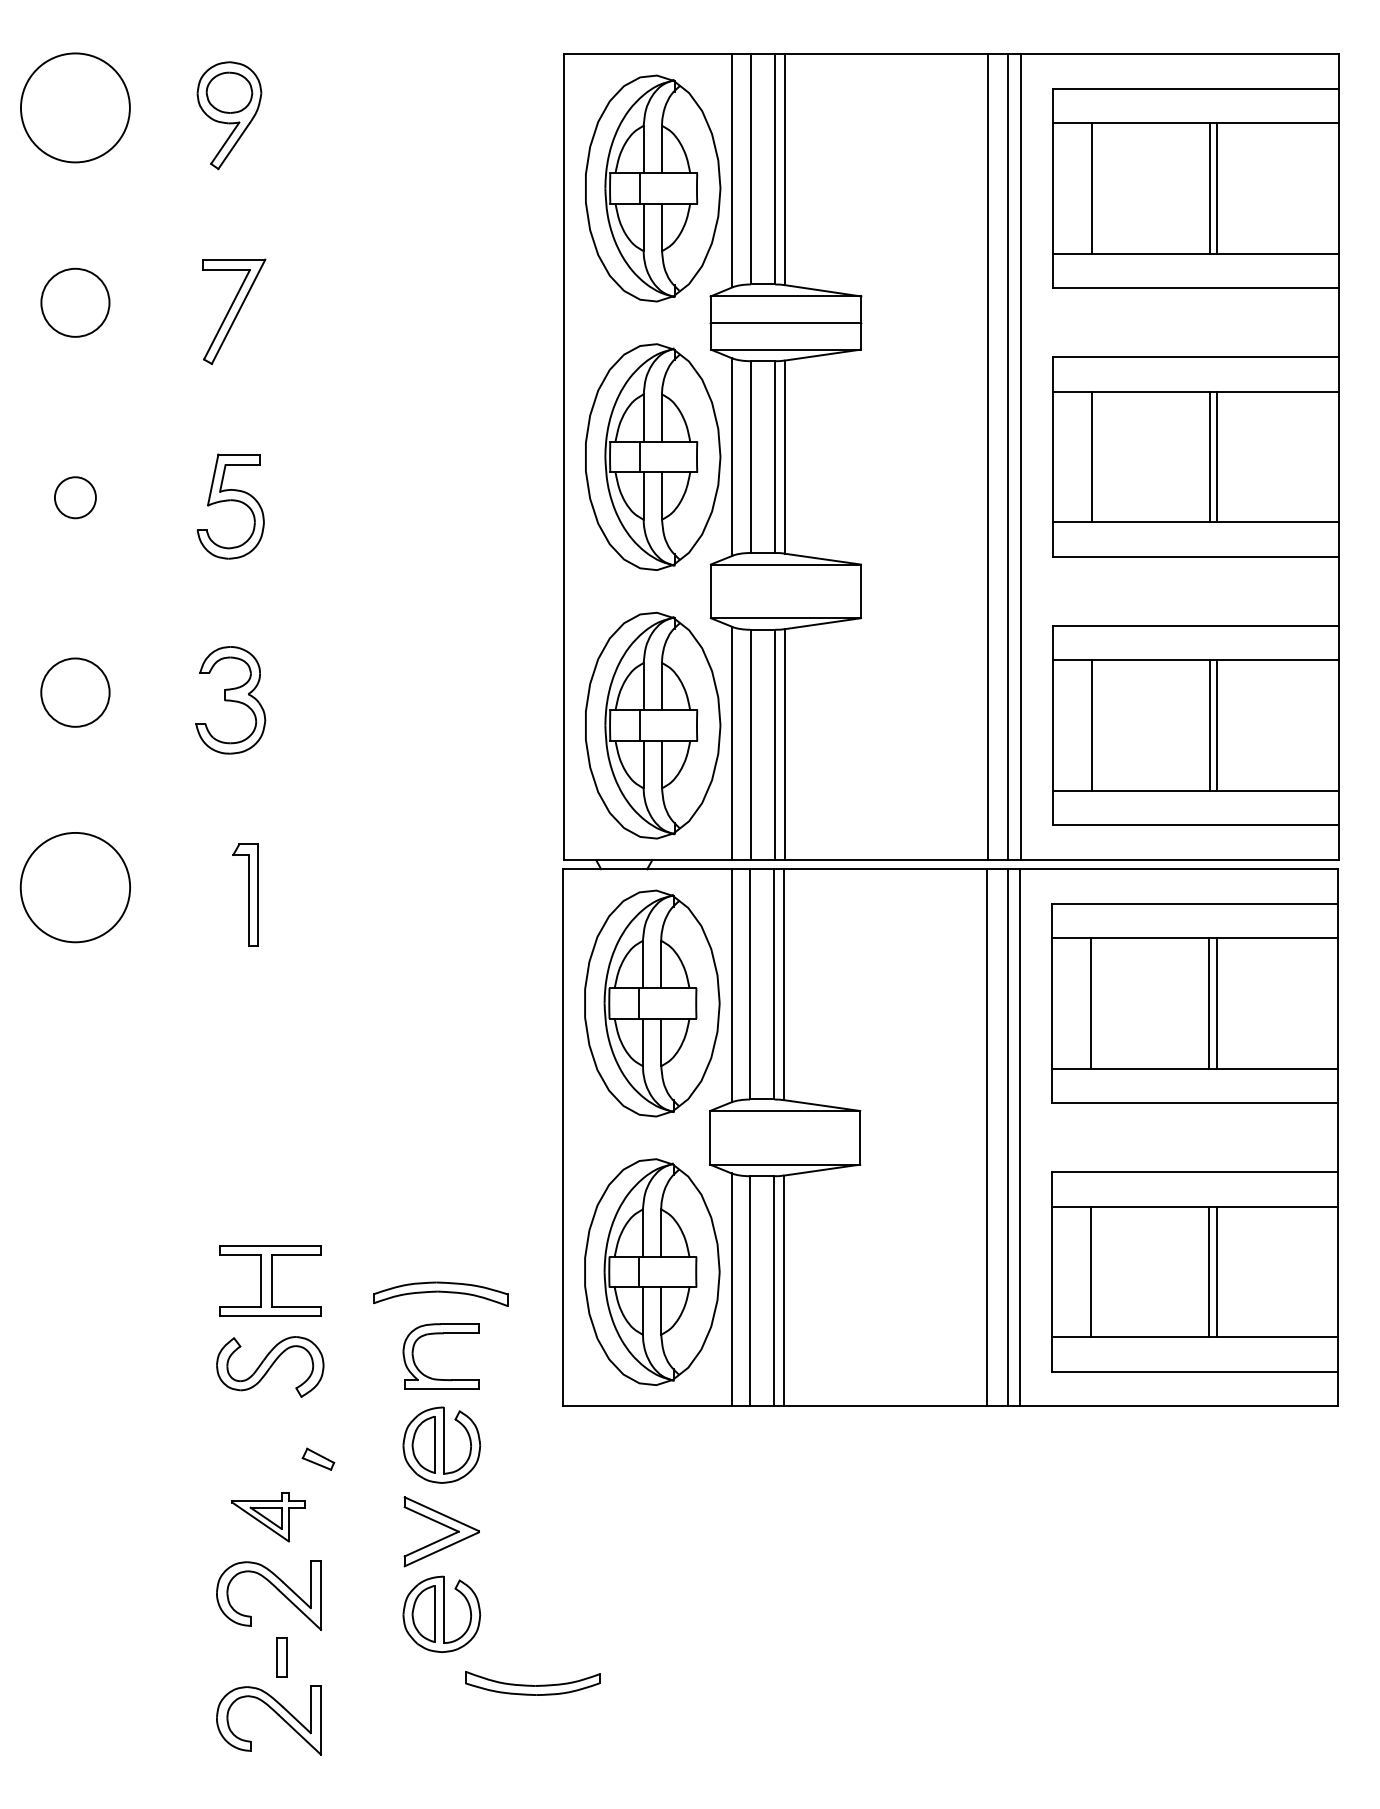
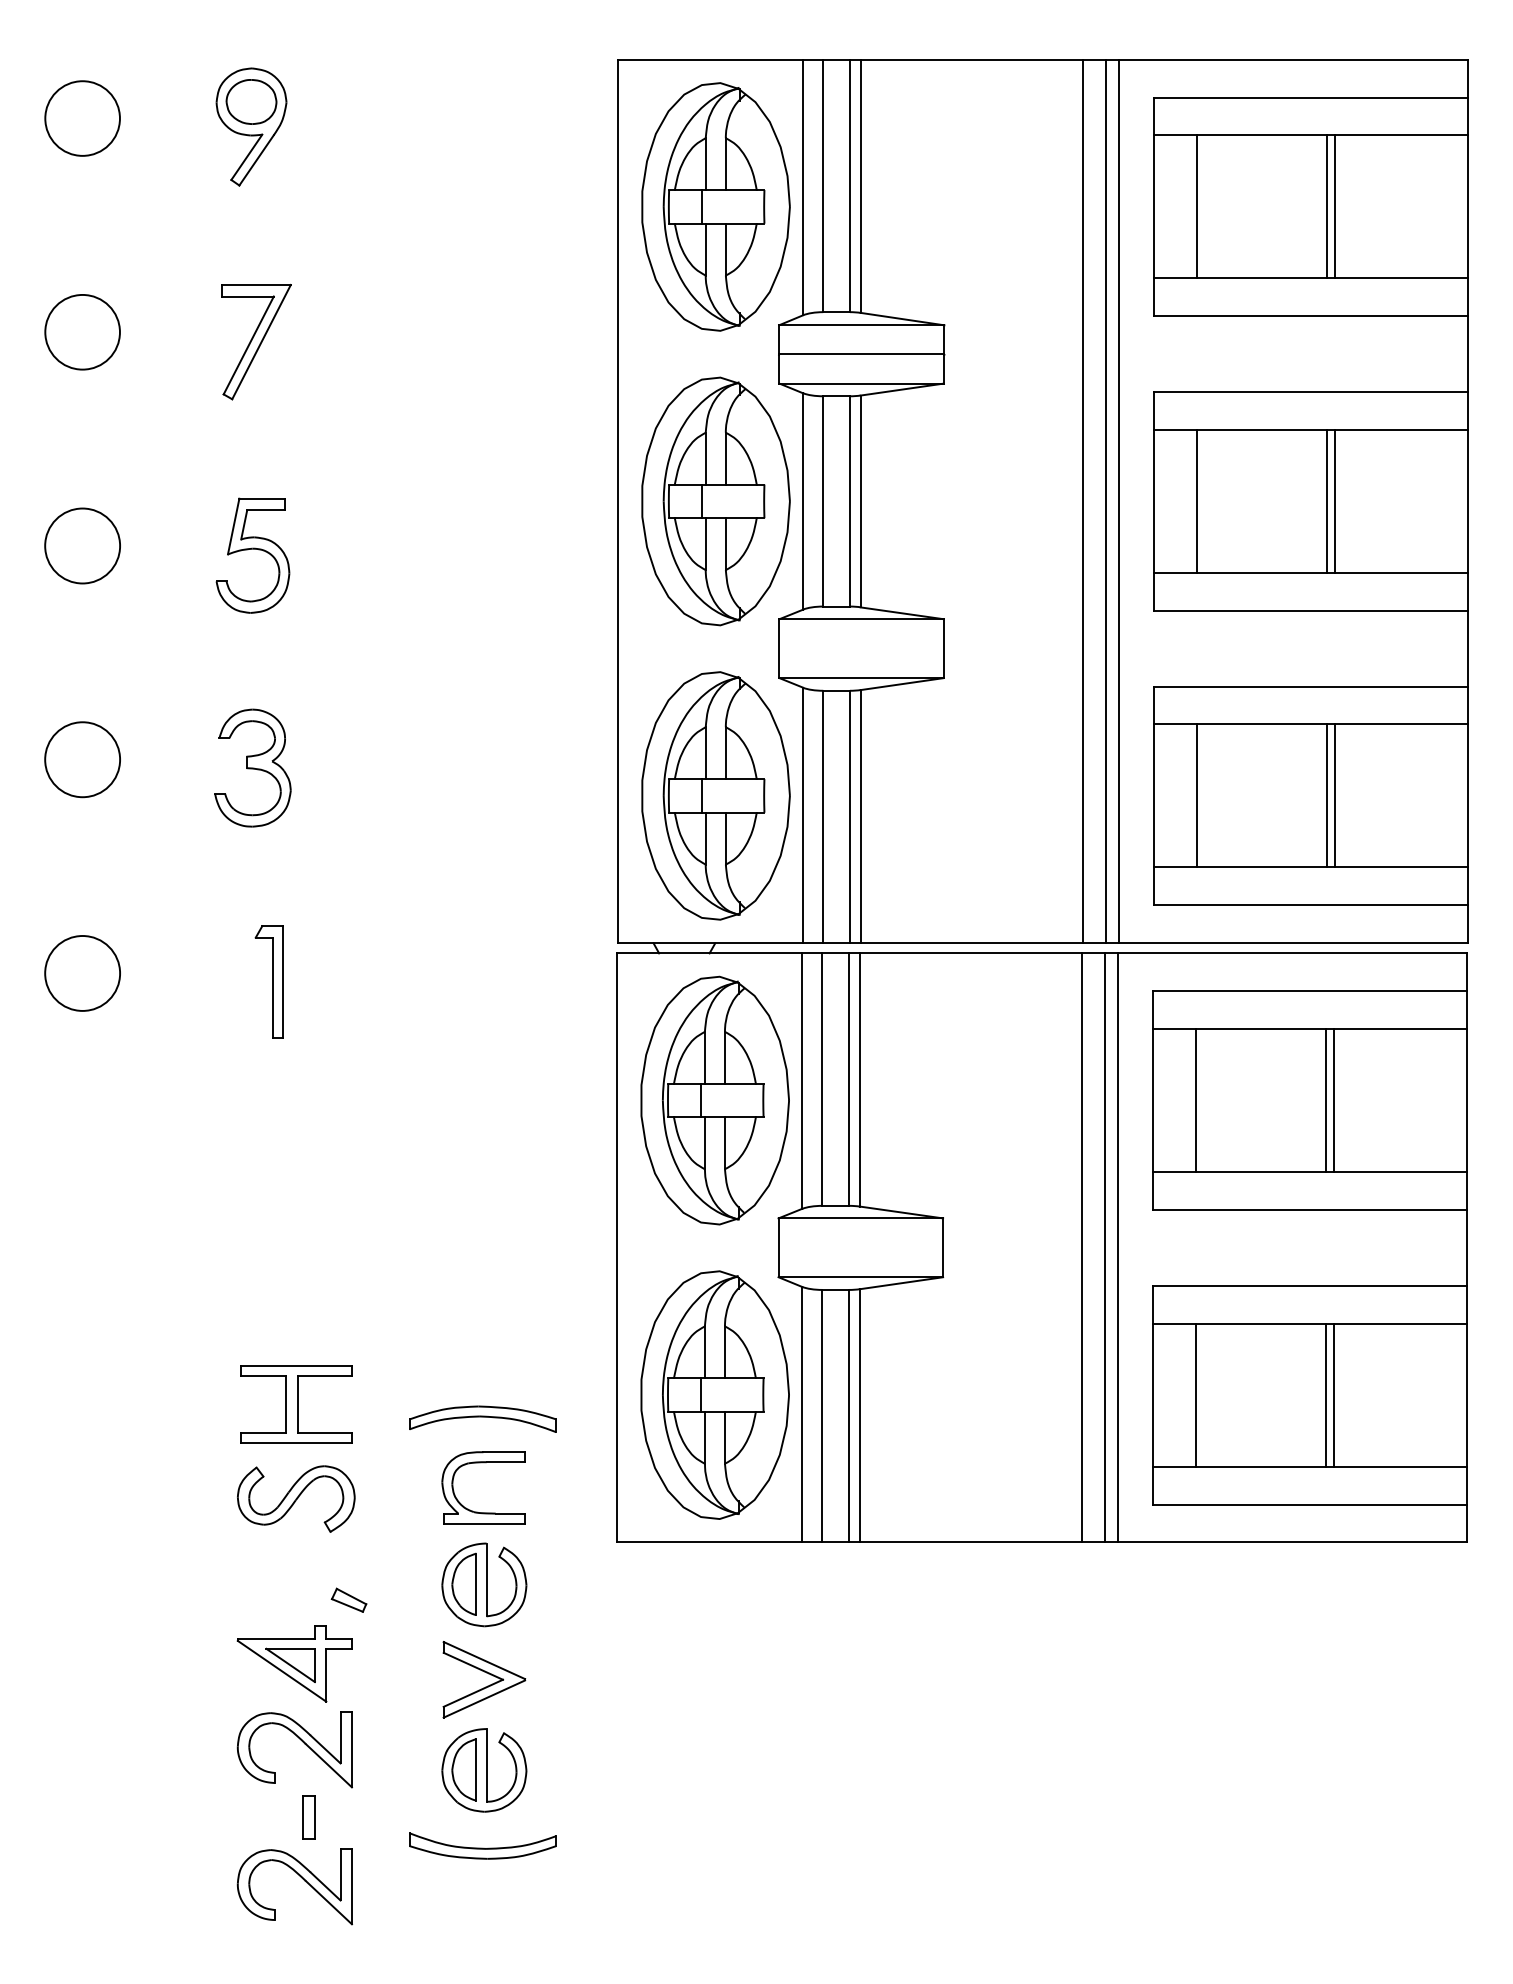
circle: (75, 107) -> (82, 118), size x0.62
circle: (75, 497) -> (82, 545), size x1.67
circle: (75, 887) -> (82, 973), size x0.62
part: (268, 1517) -> (294, 1664), size x1.43
part: (532, 1683) -> (482, 1846), moved

